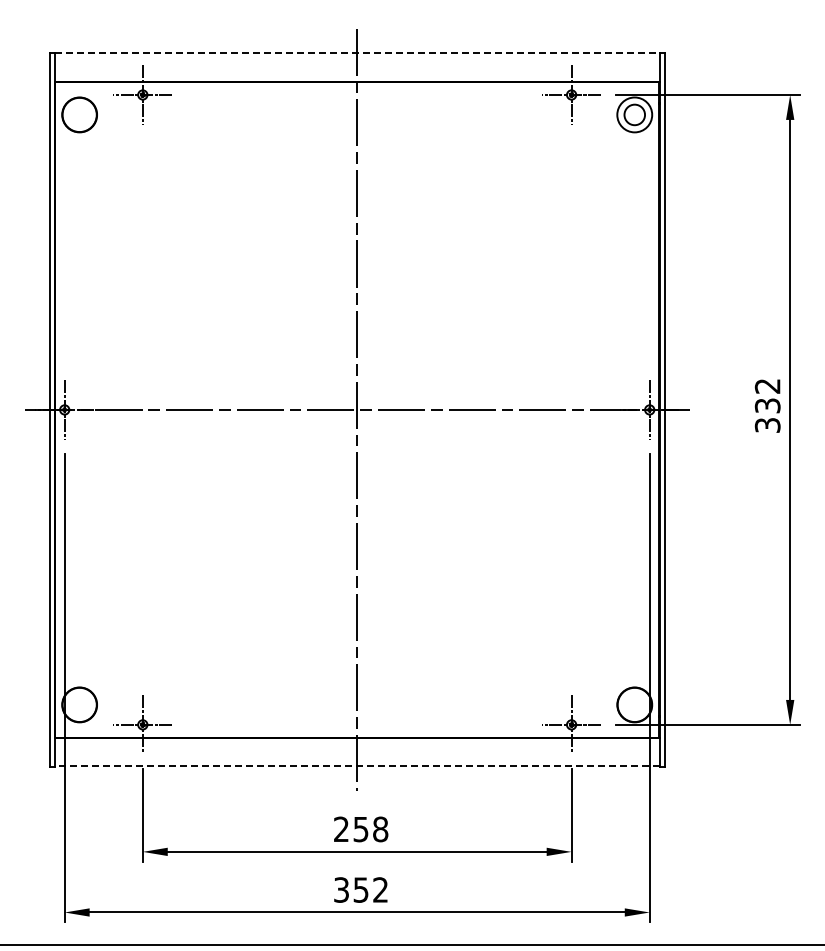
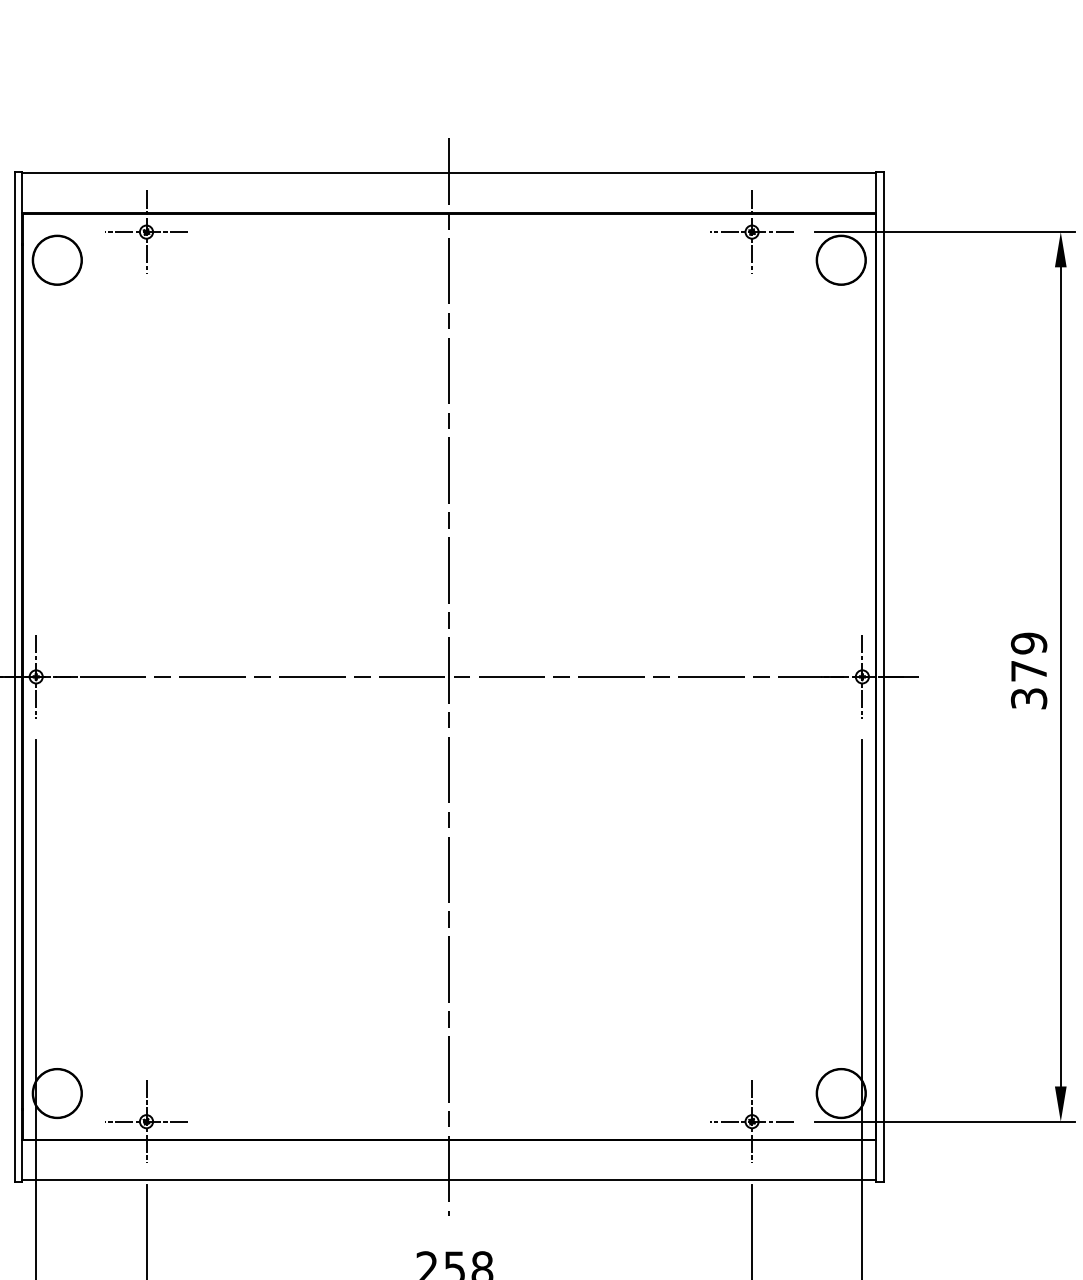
line: (357, 53) -> (449, 173), dashed -> solid
circle: (634, 114) -> (840, 259), size x1.67
text: (767, 395) -> (1028, 656), 332 -> 379
line: (356, 766) -> (448, 1180), dashed -> solid

